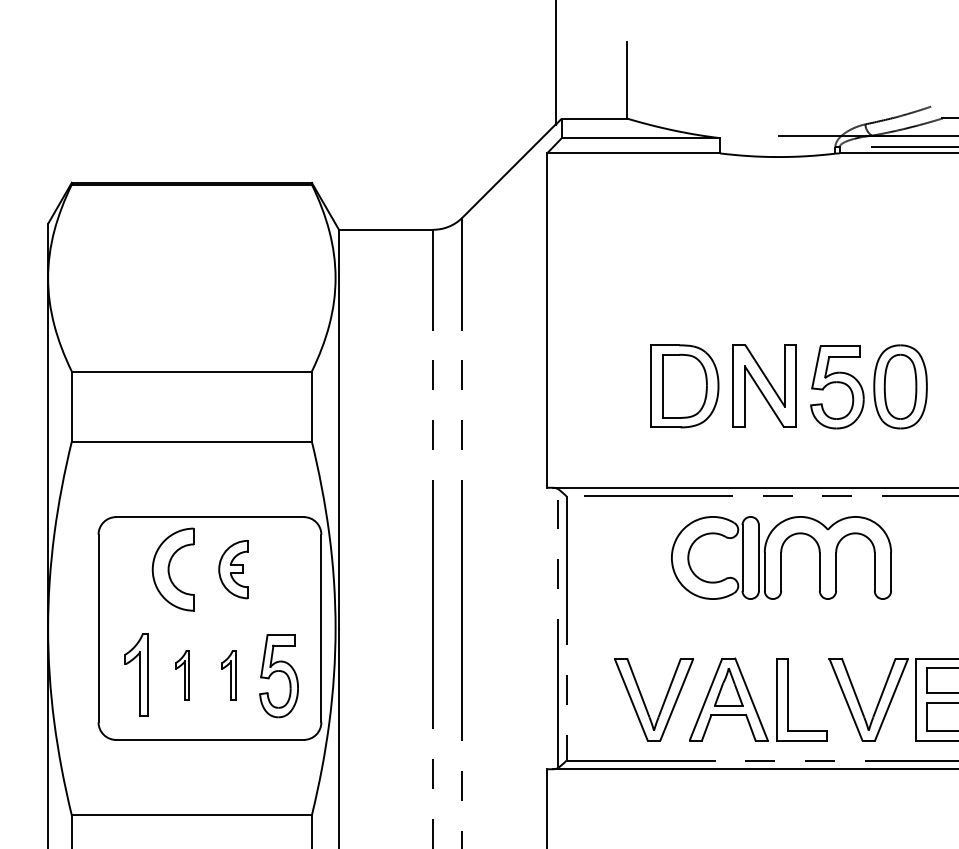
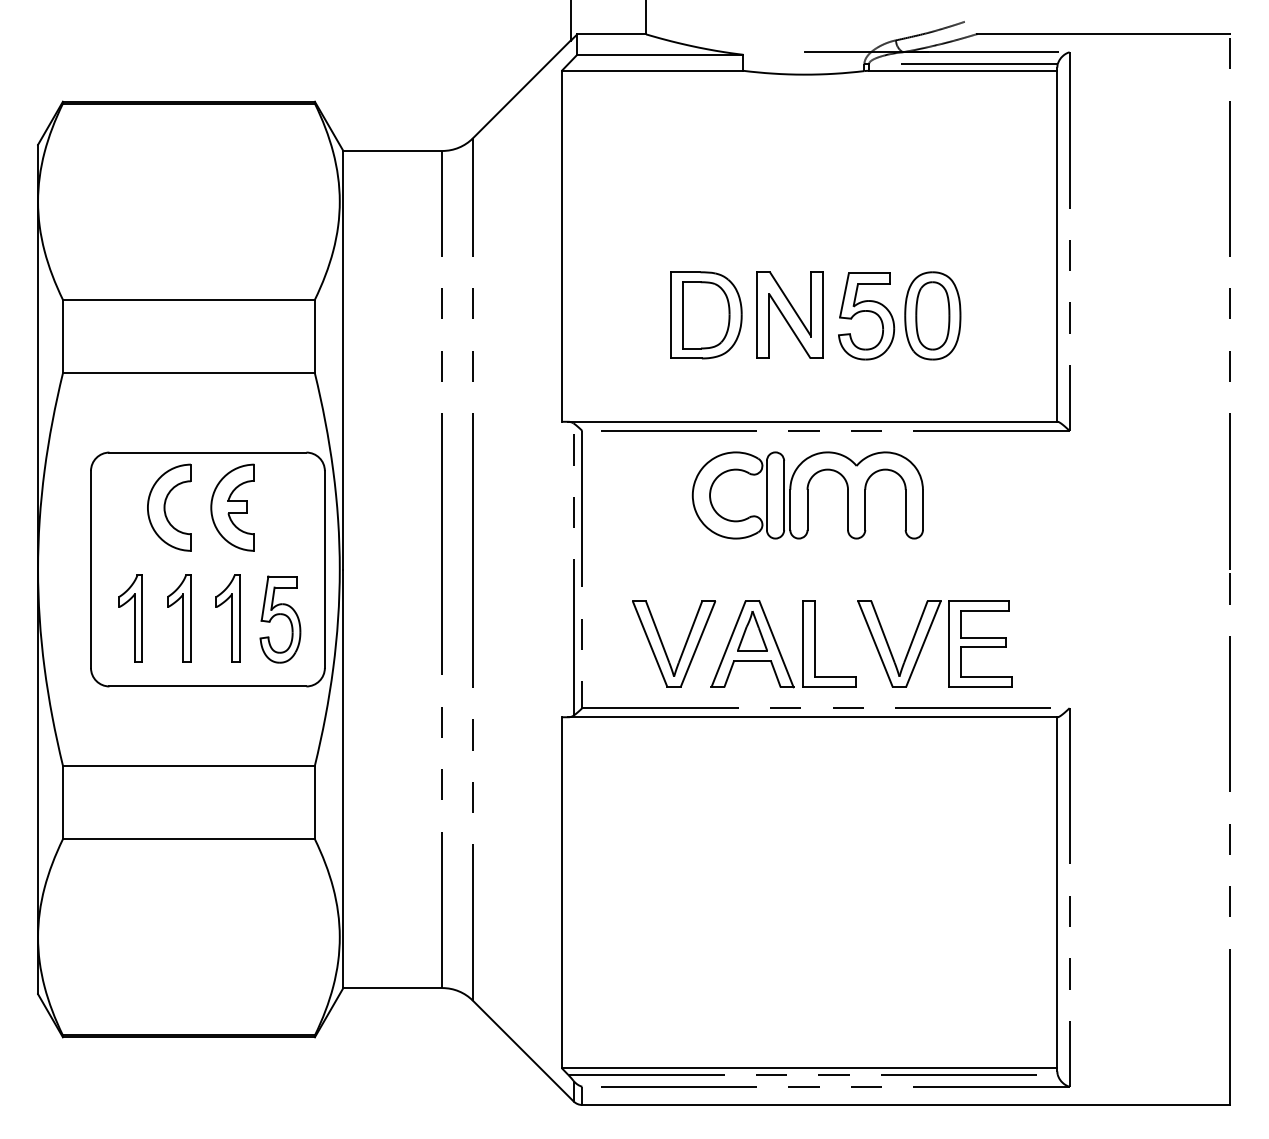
part: (233, 569) -> (232, 507), size x1.43
part: (182, 675) -> (179, 618), size x1.67
part: (228, 675) -> (227, 618), size x1.67

